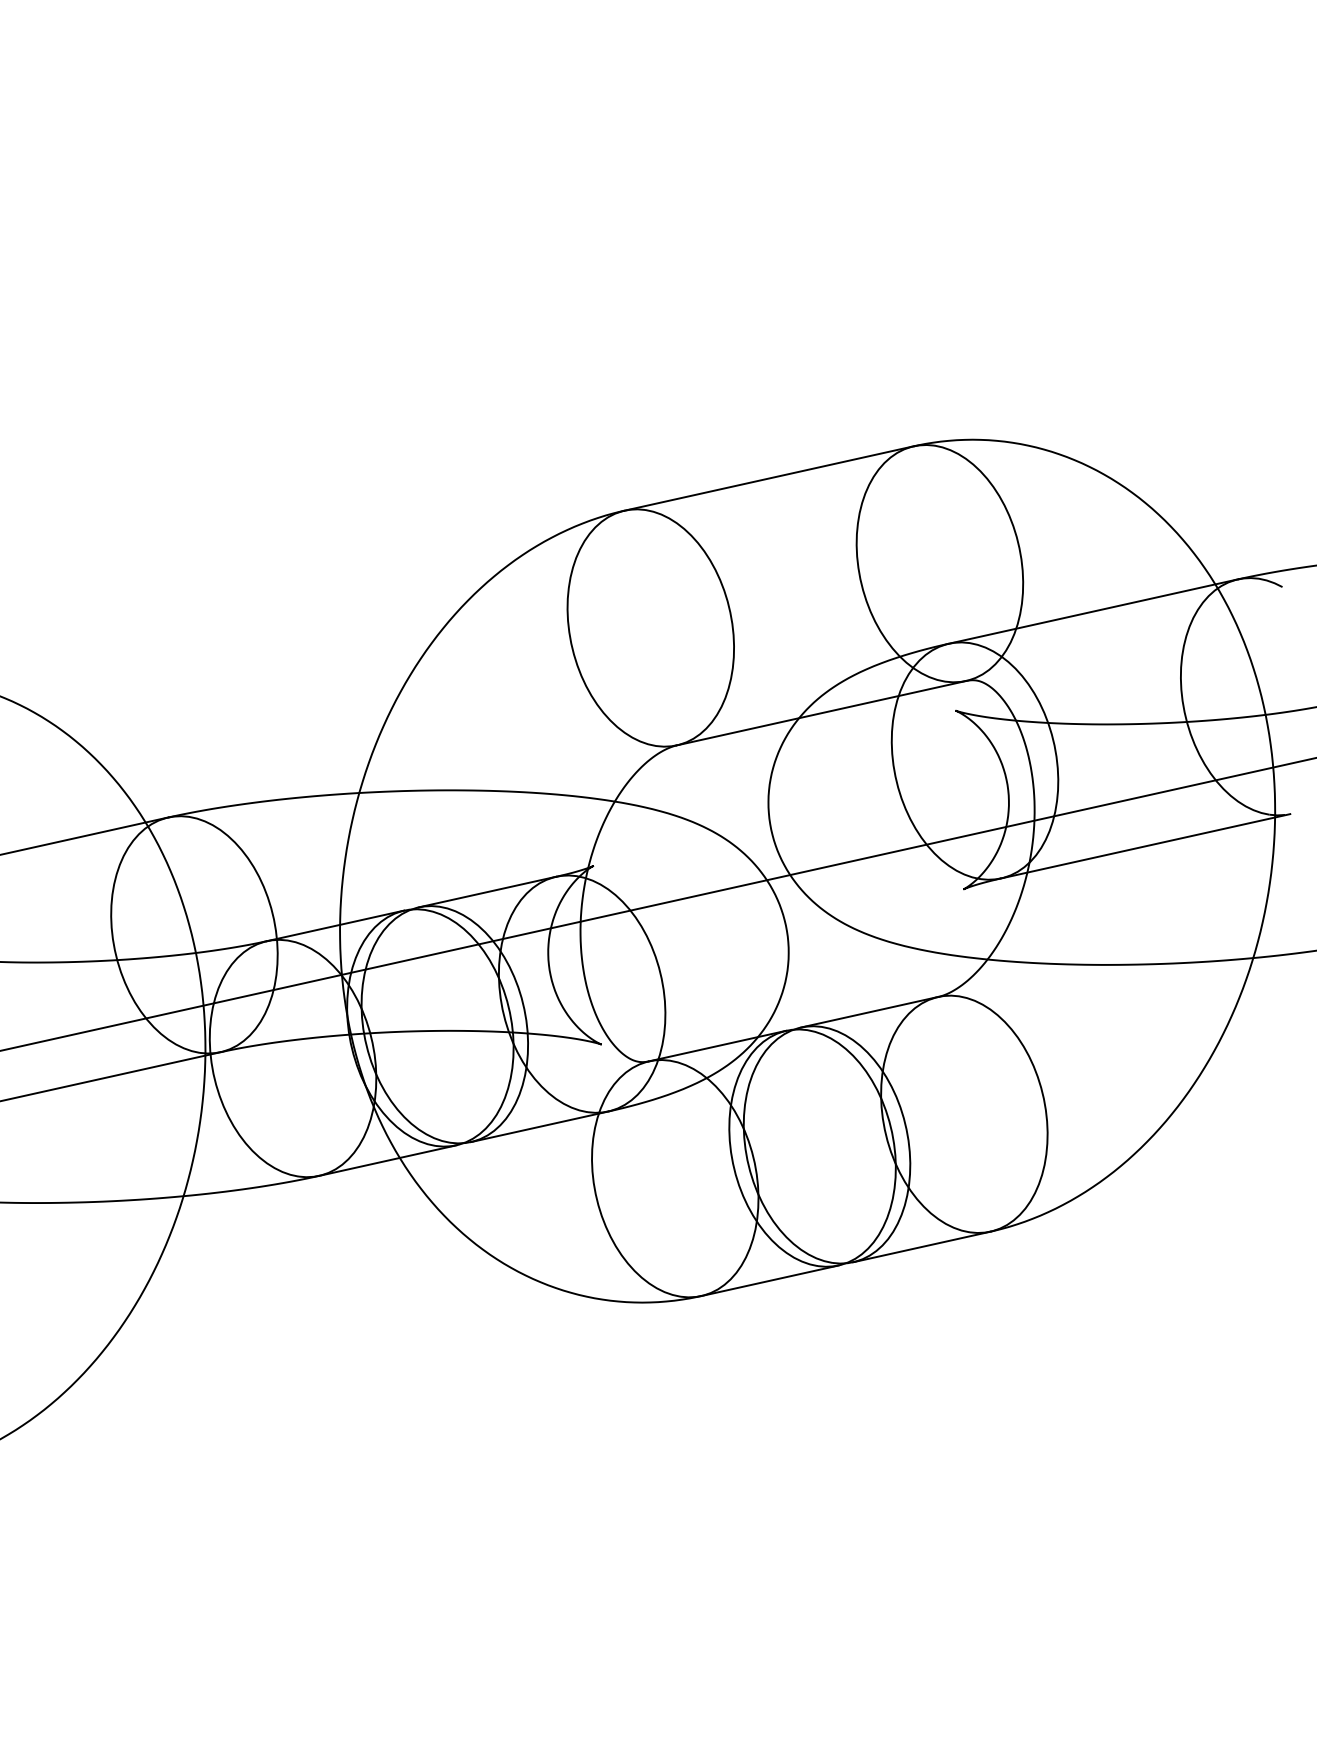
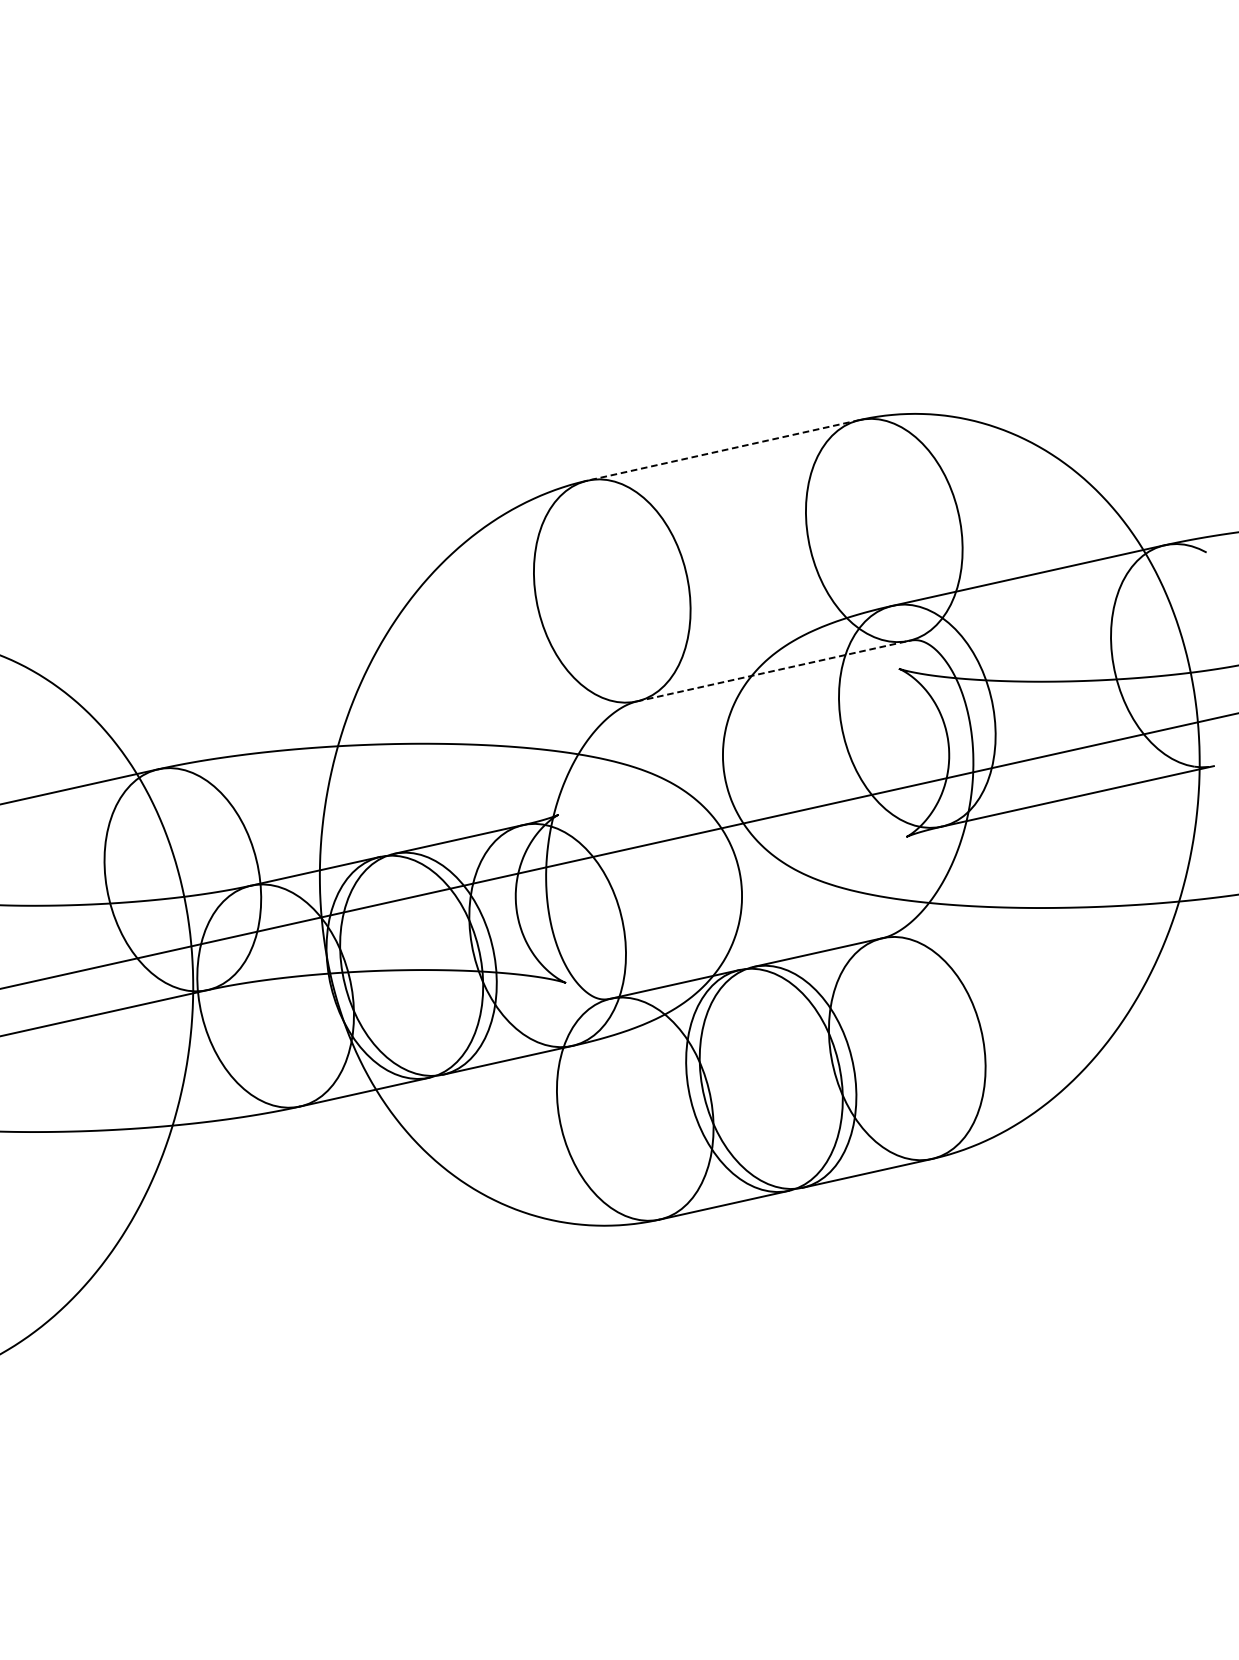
line: (768, 478) -> (722, 450), solid -> dashed
line: (821, 713) -> (772, 671), solid -> dashed

